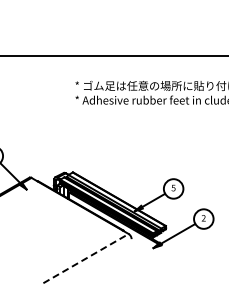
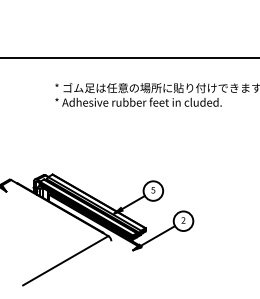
line: (86, 258) -> (66, 260), dashed -> solid

